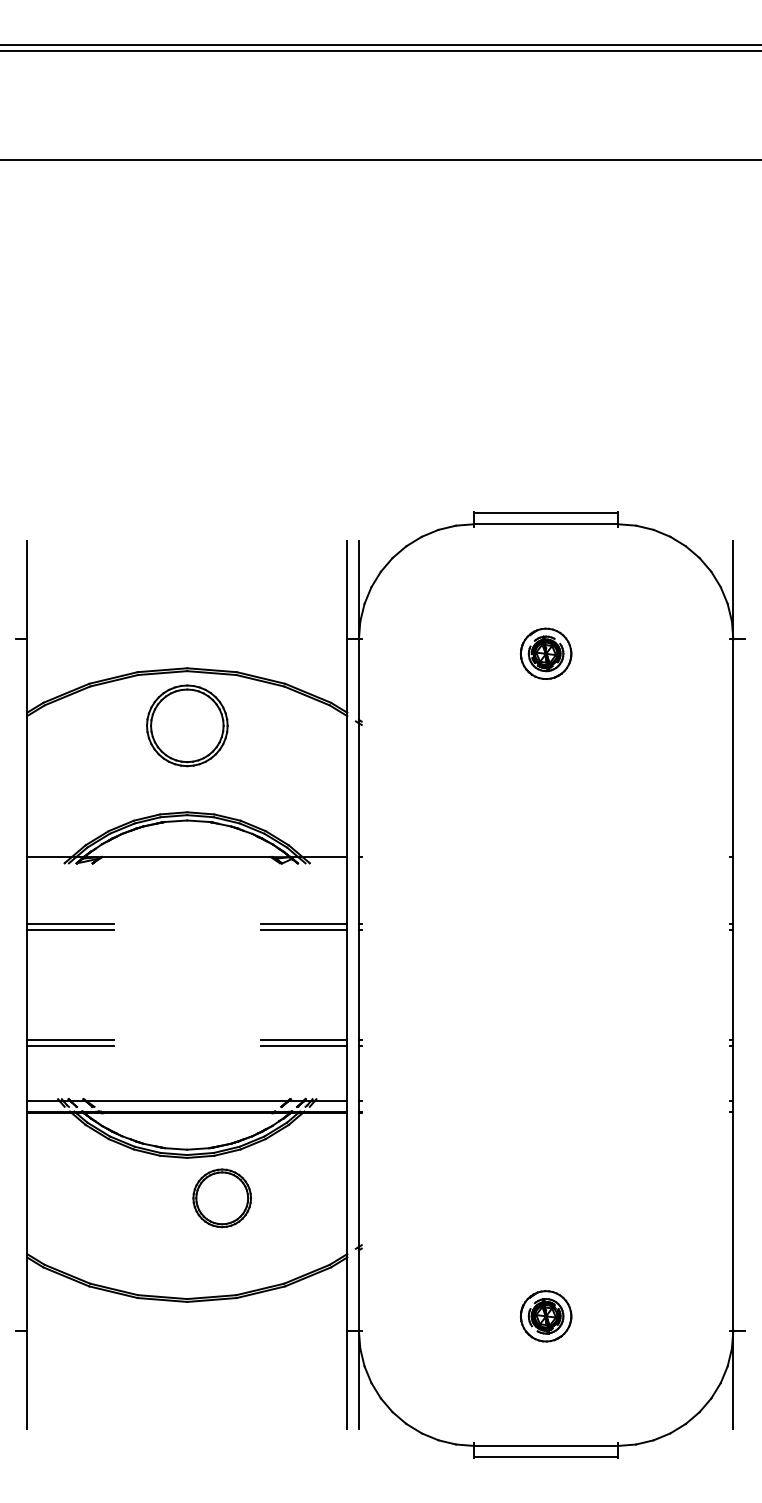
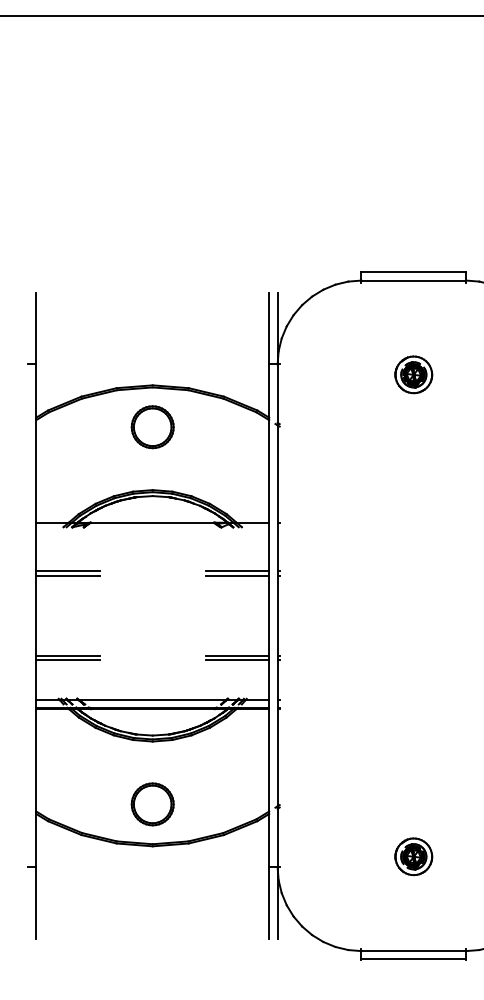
part: (186, 725) -> (152, 426), size x0.71
part: (221, 1198) -> (152, 804), moved

